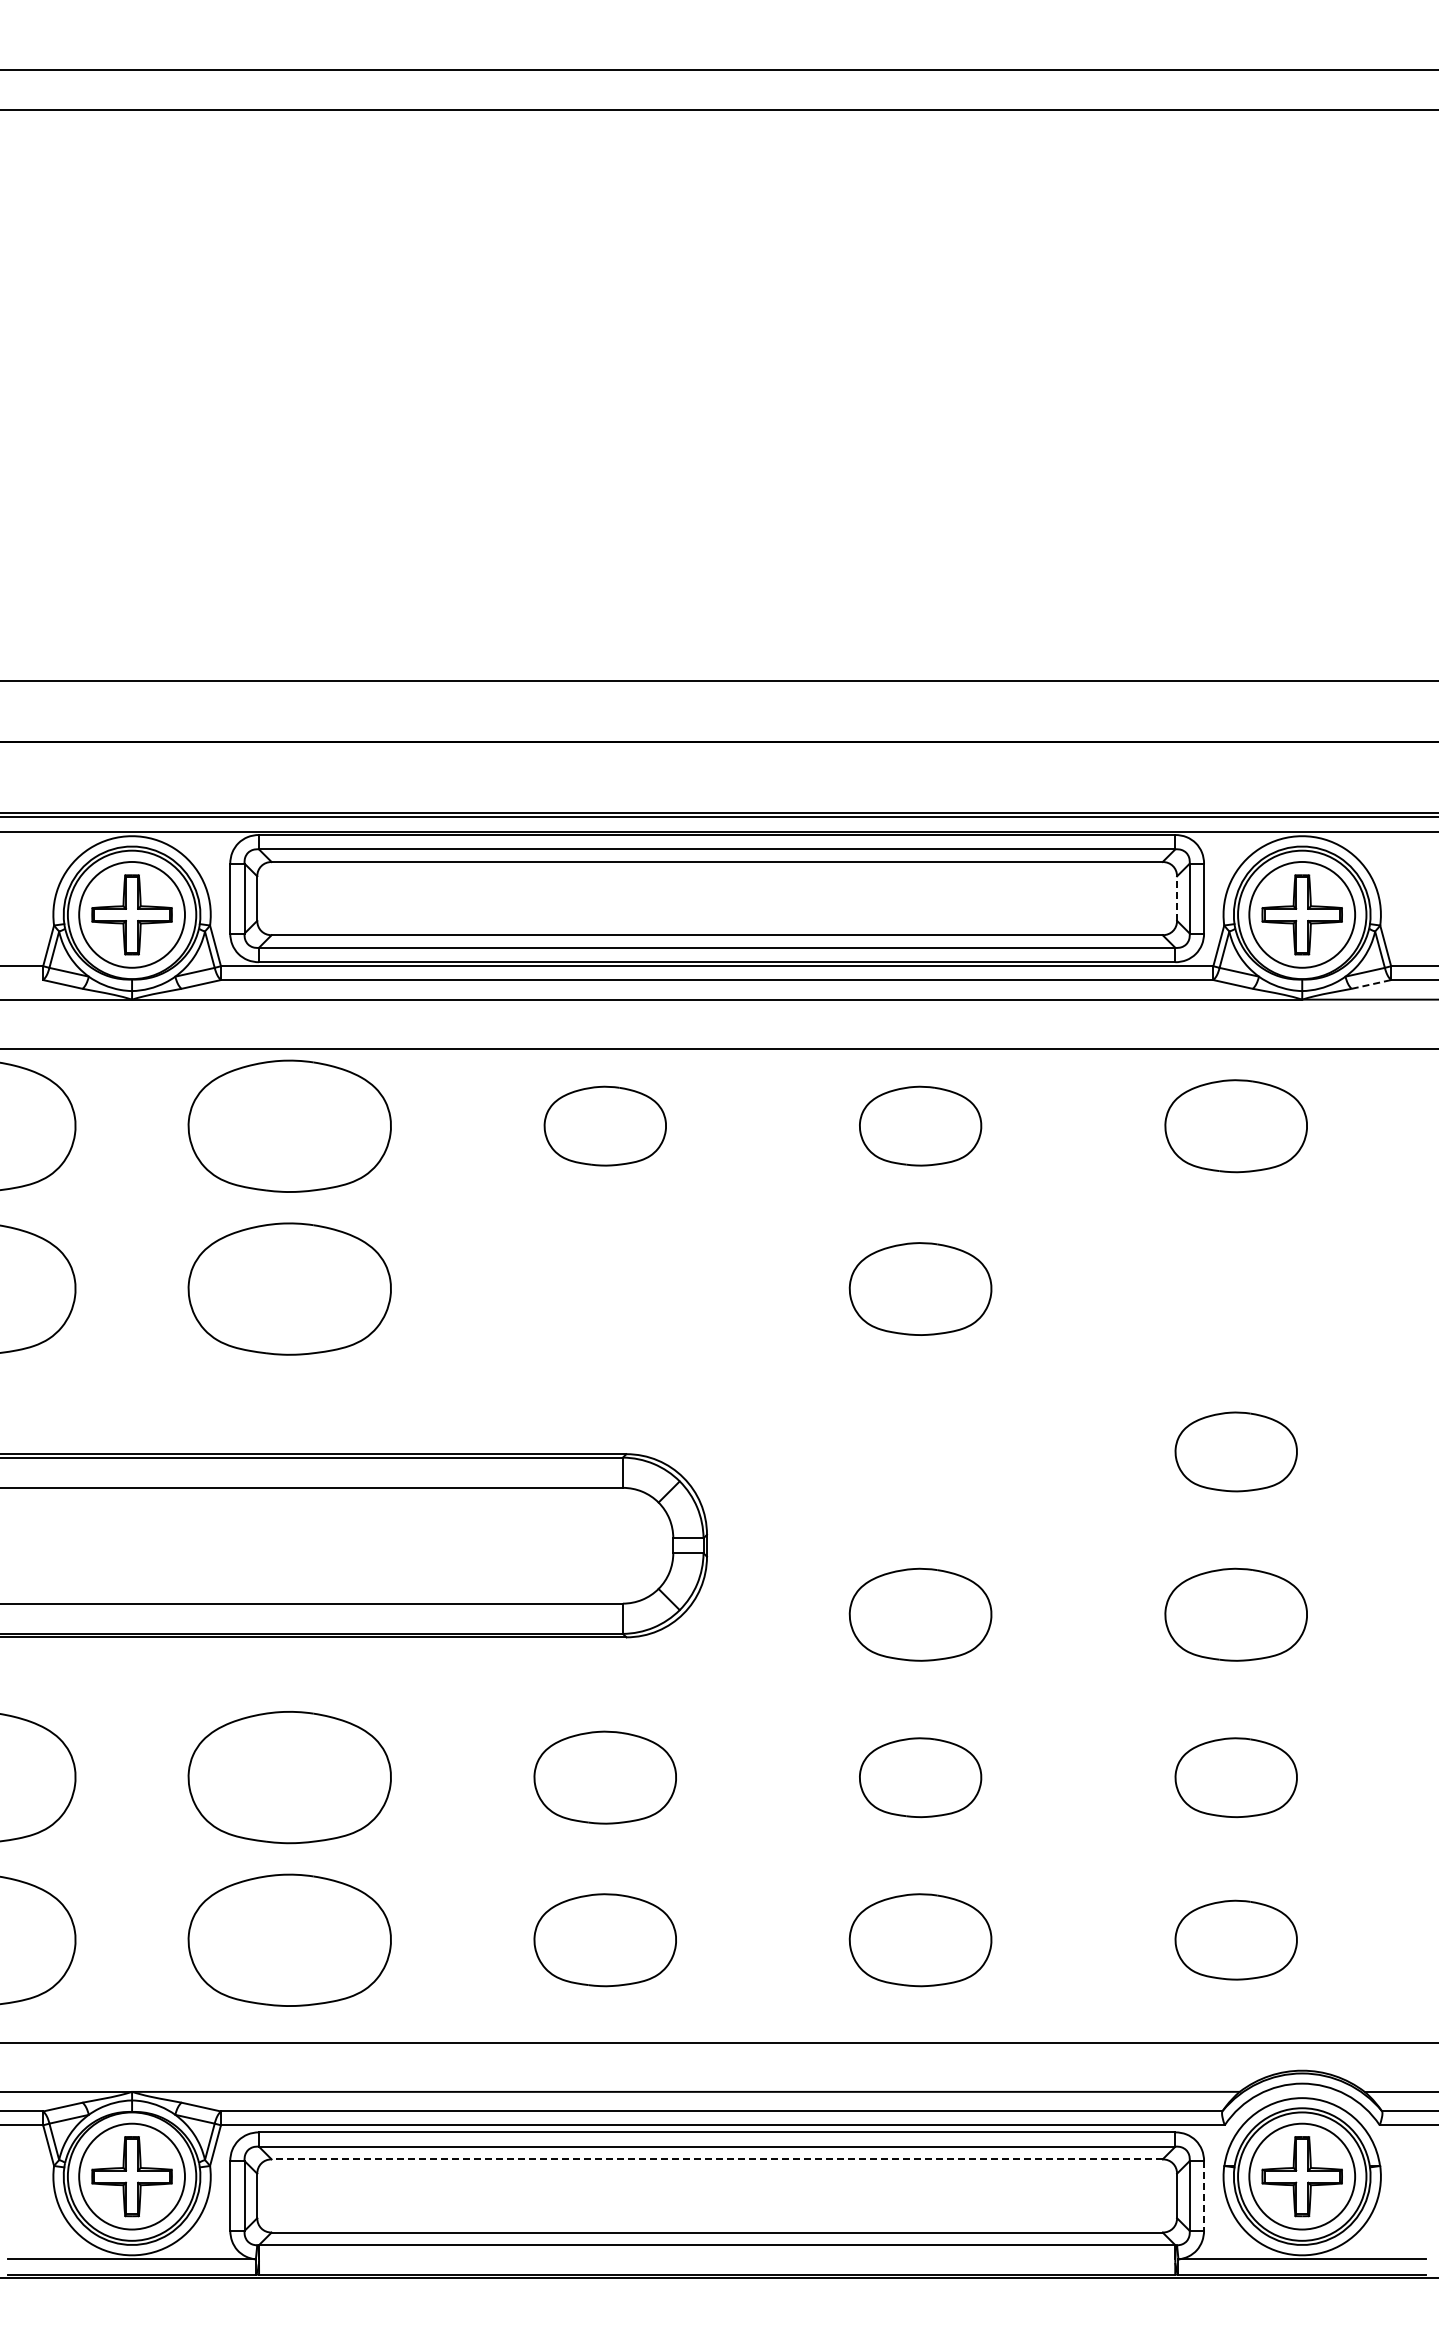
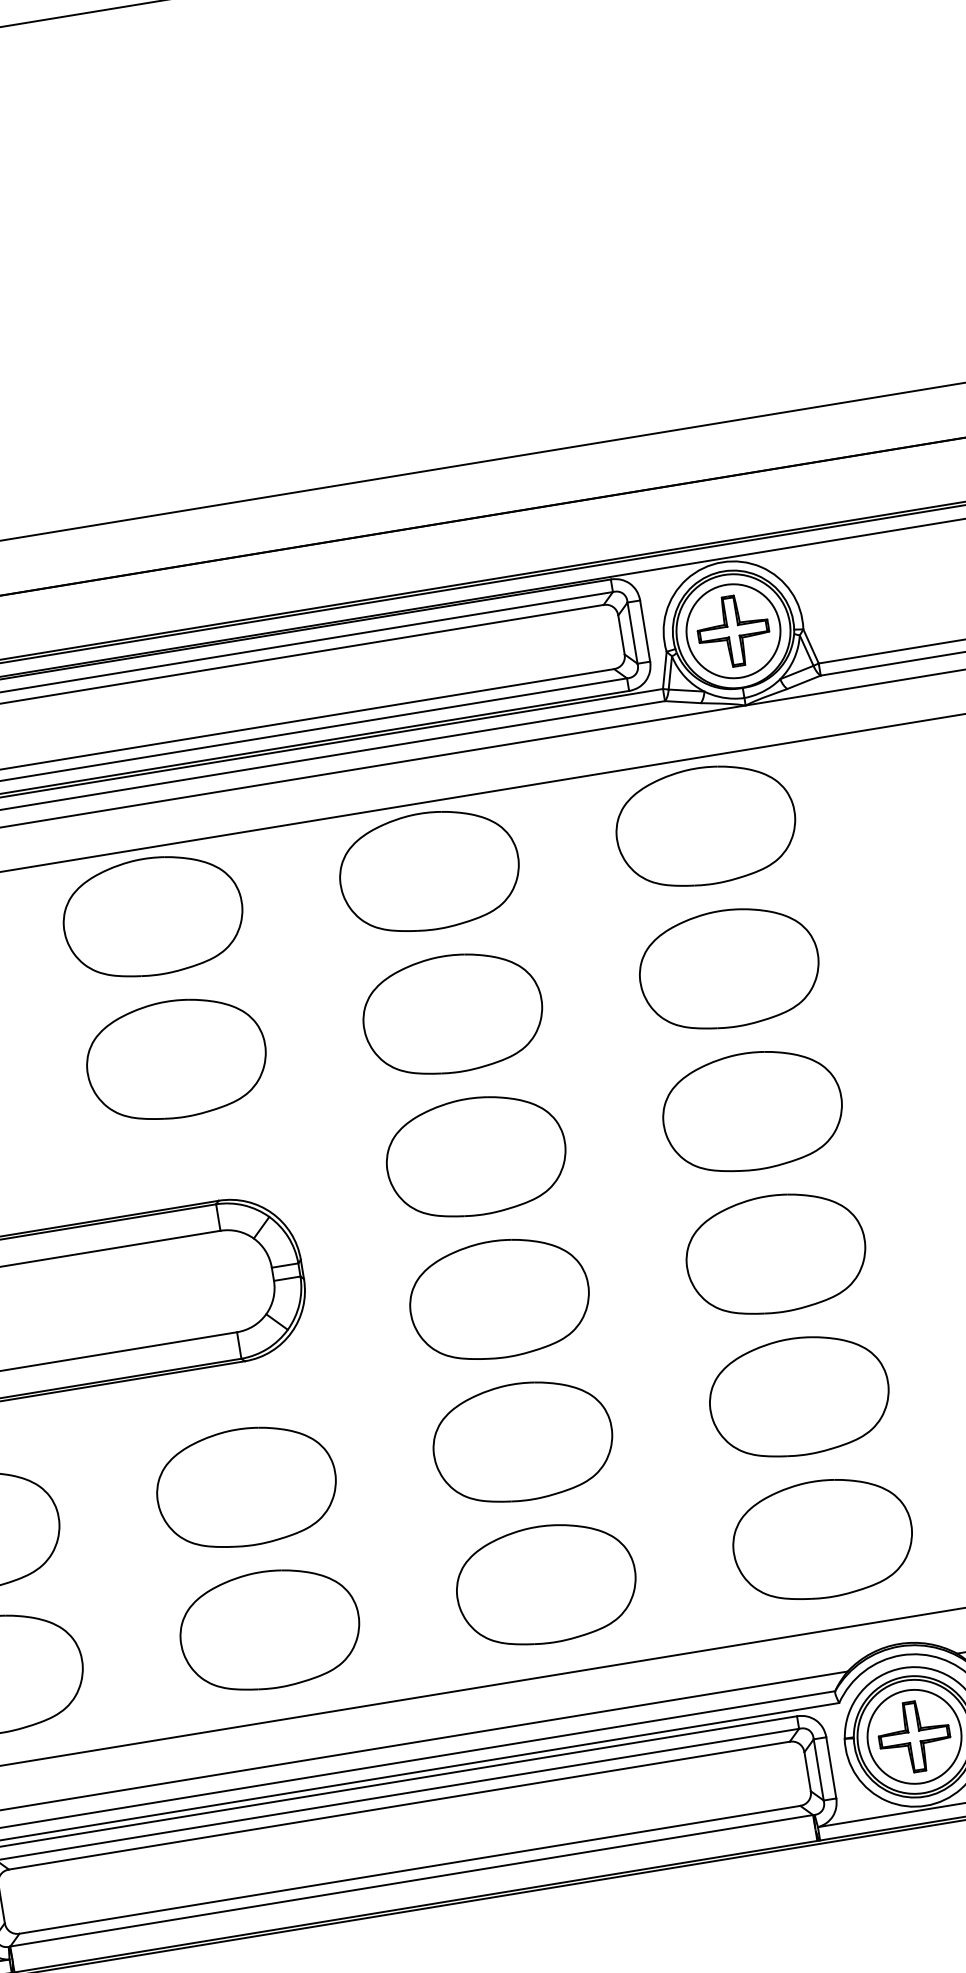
line: (1177, 898) -> (621, 634), dashed -> solid
line: (1371, 984) -> (804, 682), dashed -> solid
part: (605, 1125) -> (153, 915), size x1.67
part: (920, 1125) -> (429, 870), size x1.67
part: (1236, 1125) -> (706, 825), size x1.43
part: (605, 1288) -> (176, 1058), added
part: (920, 1288) -> (452, 1013), size x1.43
part: (1236, 1288) -> (729, 968), added
part: (920, 1451) -> (476, 1156), added
part: (1236, 1451) -> (752, 1110), size x1.67
part: (920, 1614) -> (499, 1299), size x1.43
part: (1236, 1614) -> (776, 1253), size x1.43
part: (605, 1777) -> (246, 1487), size x1.43
part: (920, 1777) -> (522, 1441), size x1.67
part: (1236, 1777) -> (799, 1396), size x1.67
part: (605, 1939) -> (270, 1629), size x1.43
part: (920, 1939) -> (546, 1583), size x1.43
part: (1236, 1939) -> (822, 1538), size x1.67
line: (717, 2159) -> (399, 1805), dashed -> solid
line: (1204, 2195) -> (831, 1767), dashed -> solid

